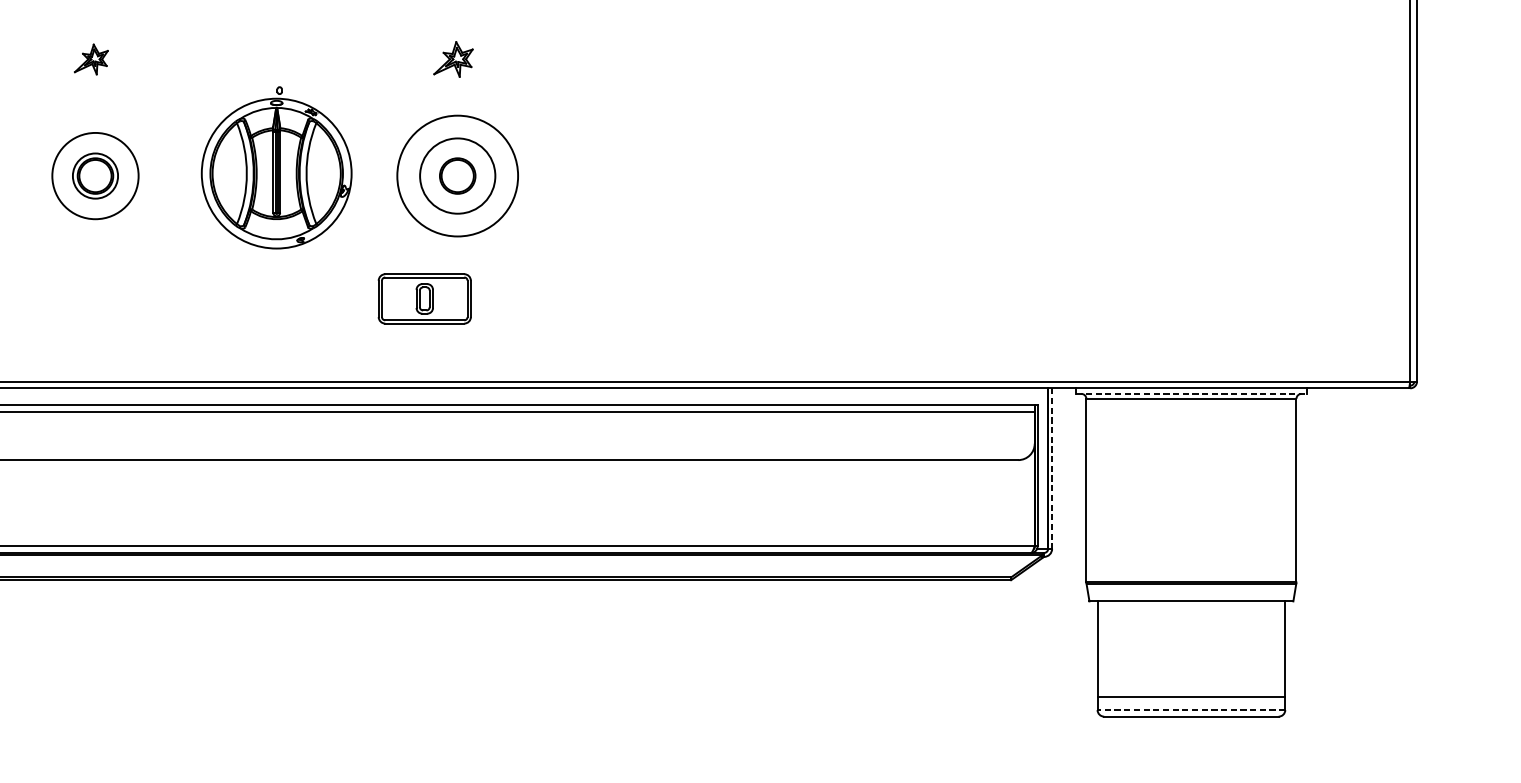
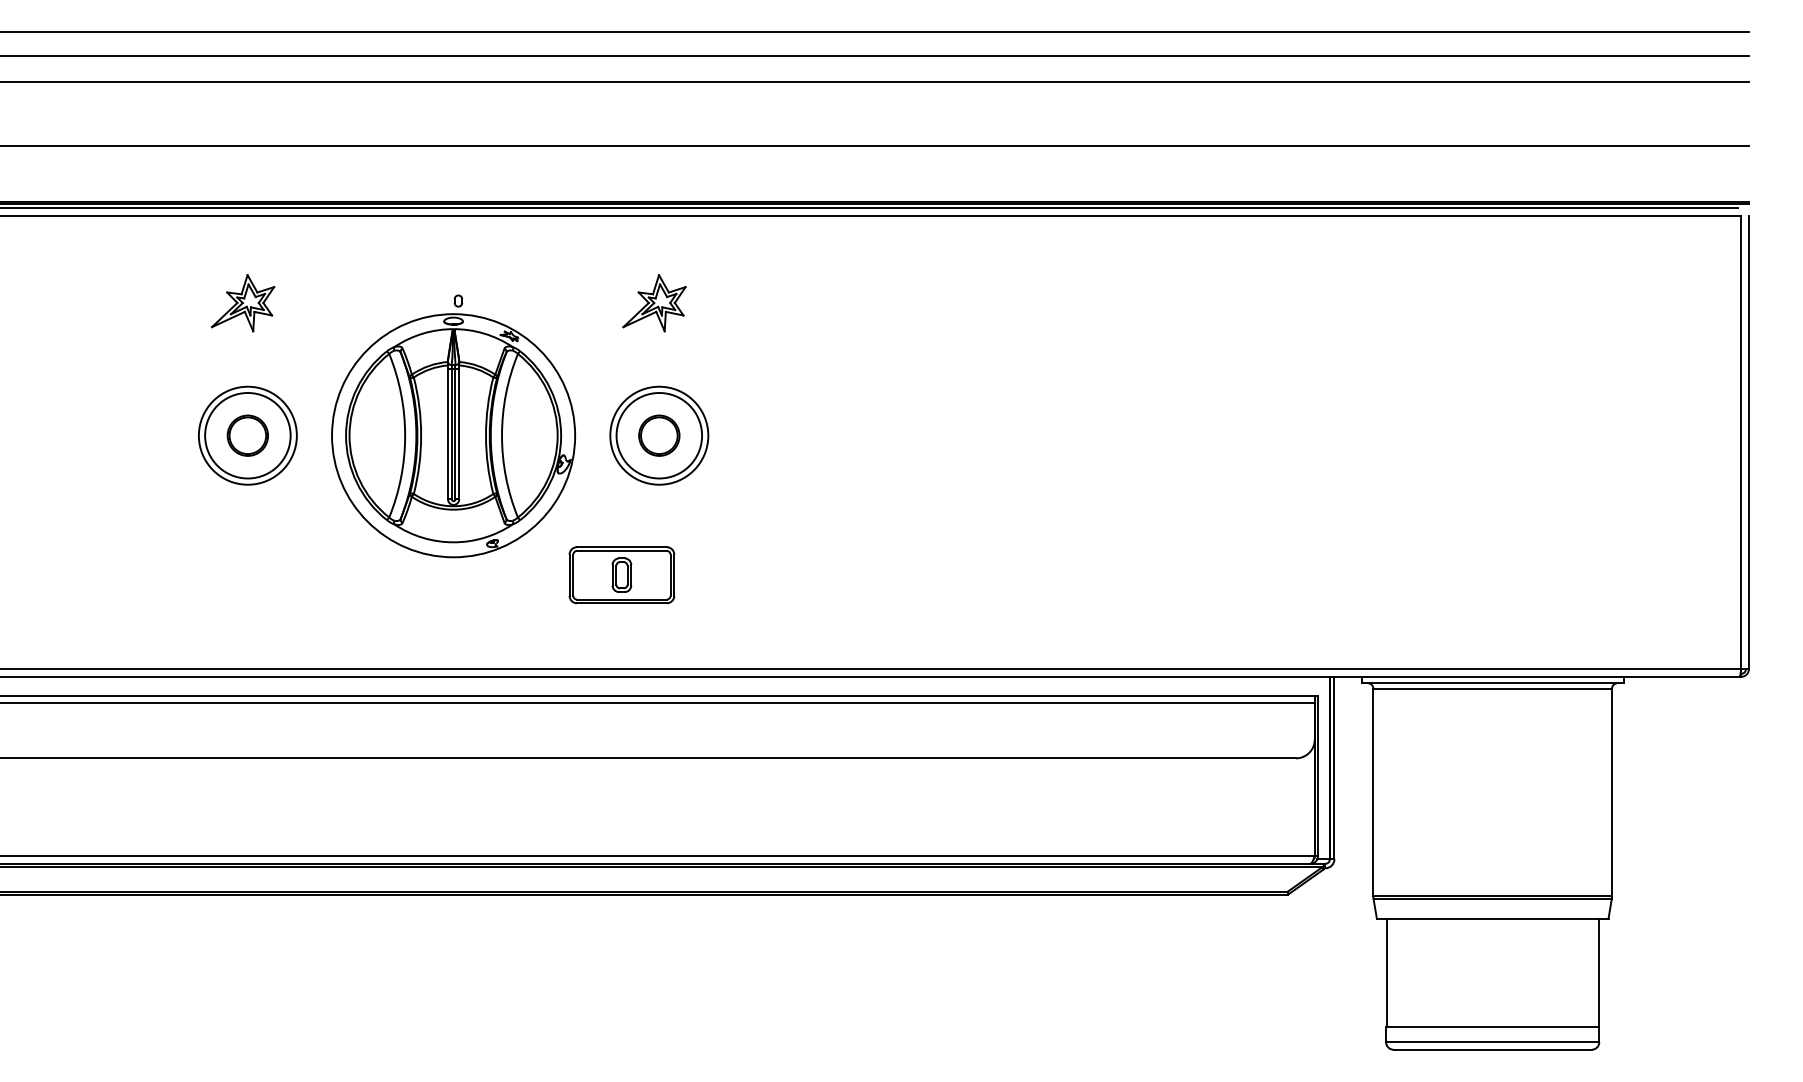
part: (91, 59) -> (243, 303), size x1.67
part: (453, 59) -> (654, 303), size x1.43
part: (276, 167) -> (453, 426), size x1.43
circle: (95, 175) -> (247, 435), size x1.67
circle: (457, 175) -> (659, 435), size x0.71
line: (1191, 394) -> (1492, 683), dashed -> solid
line: (1052, 469) -> (1334, 768), dashed -> solid
line: (1191, 710) -> (1492, 1042), dashed -> solid

